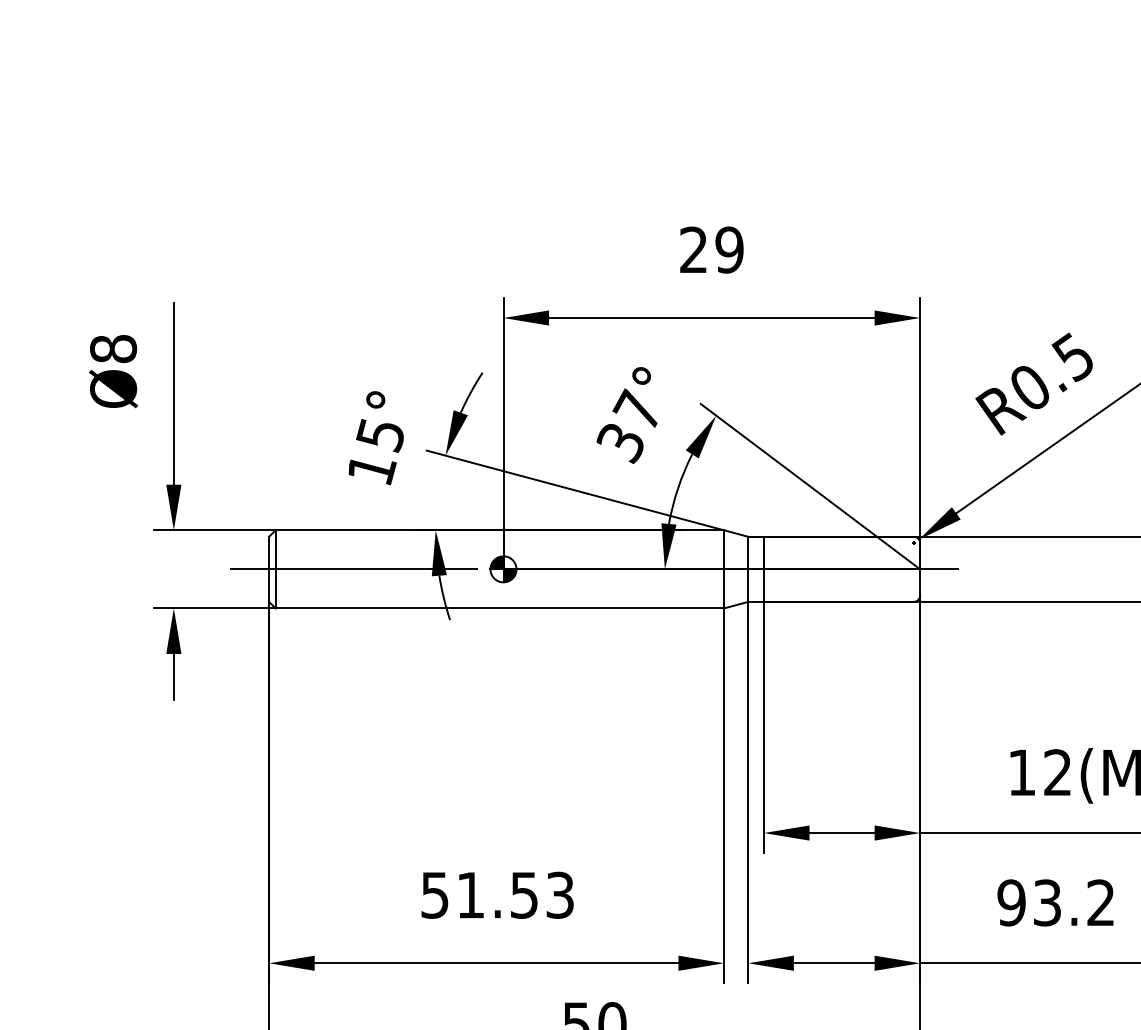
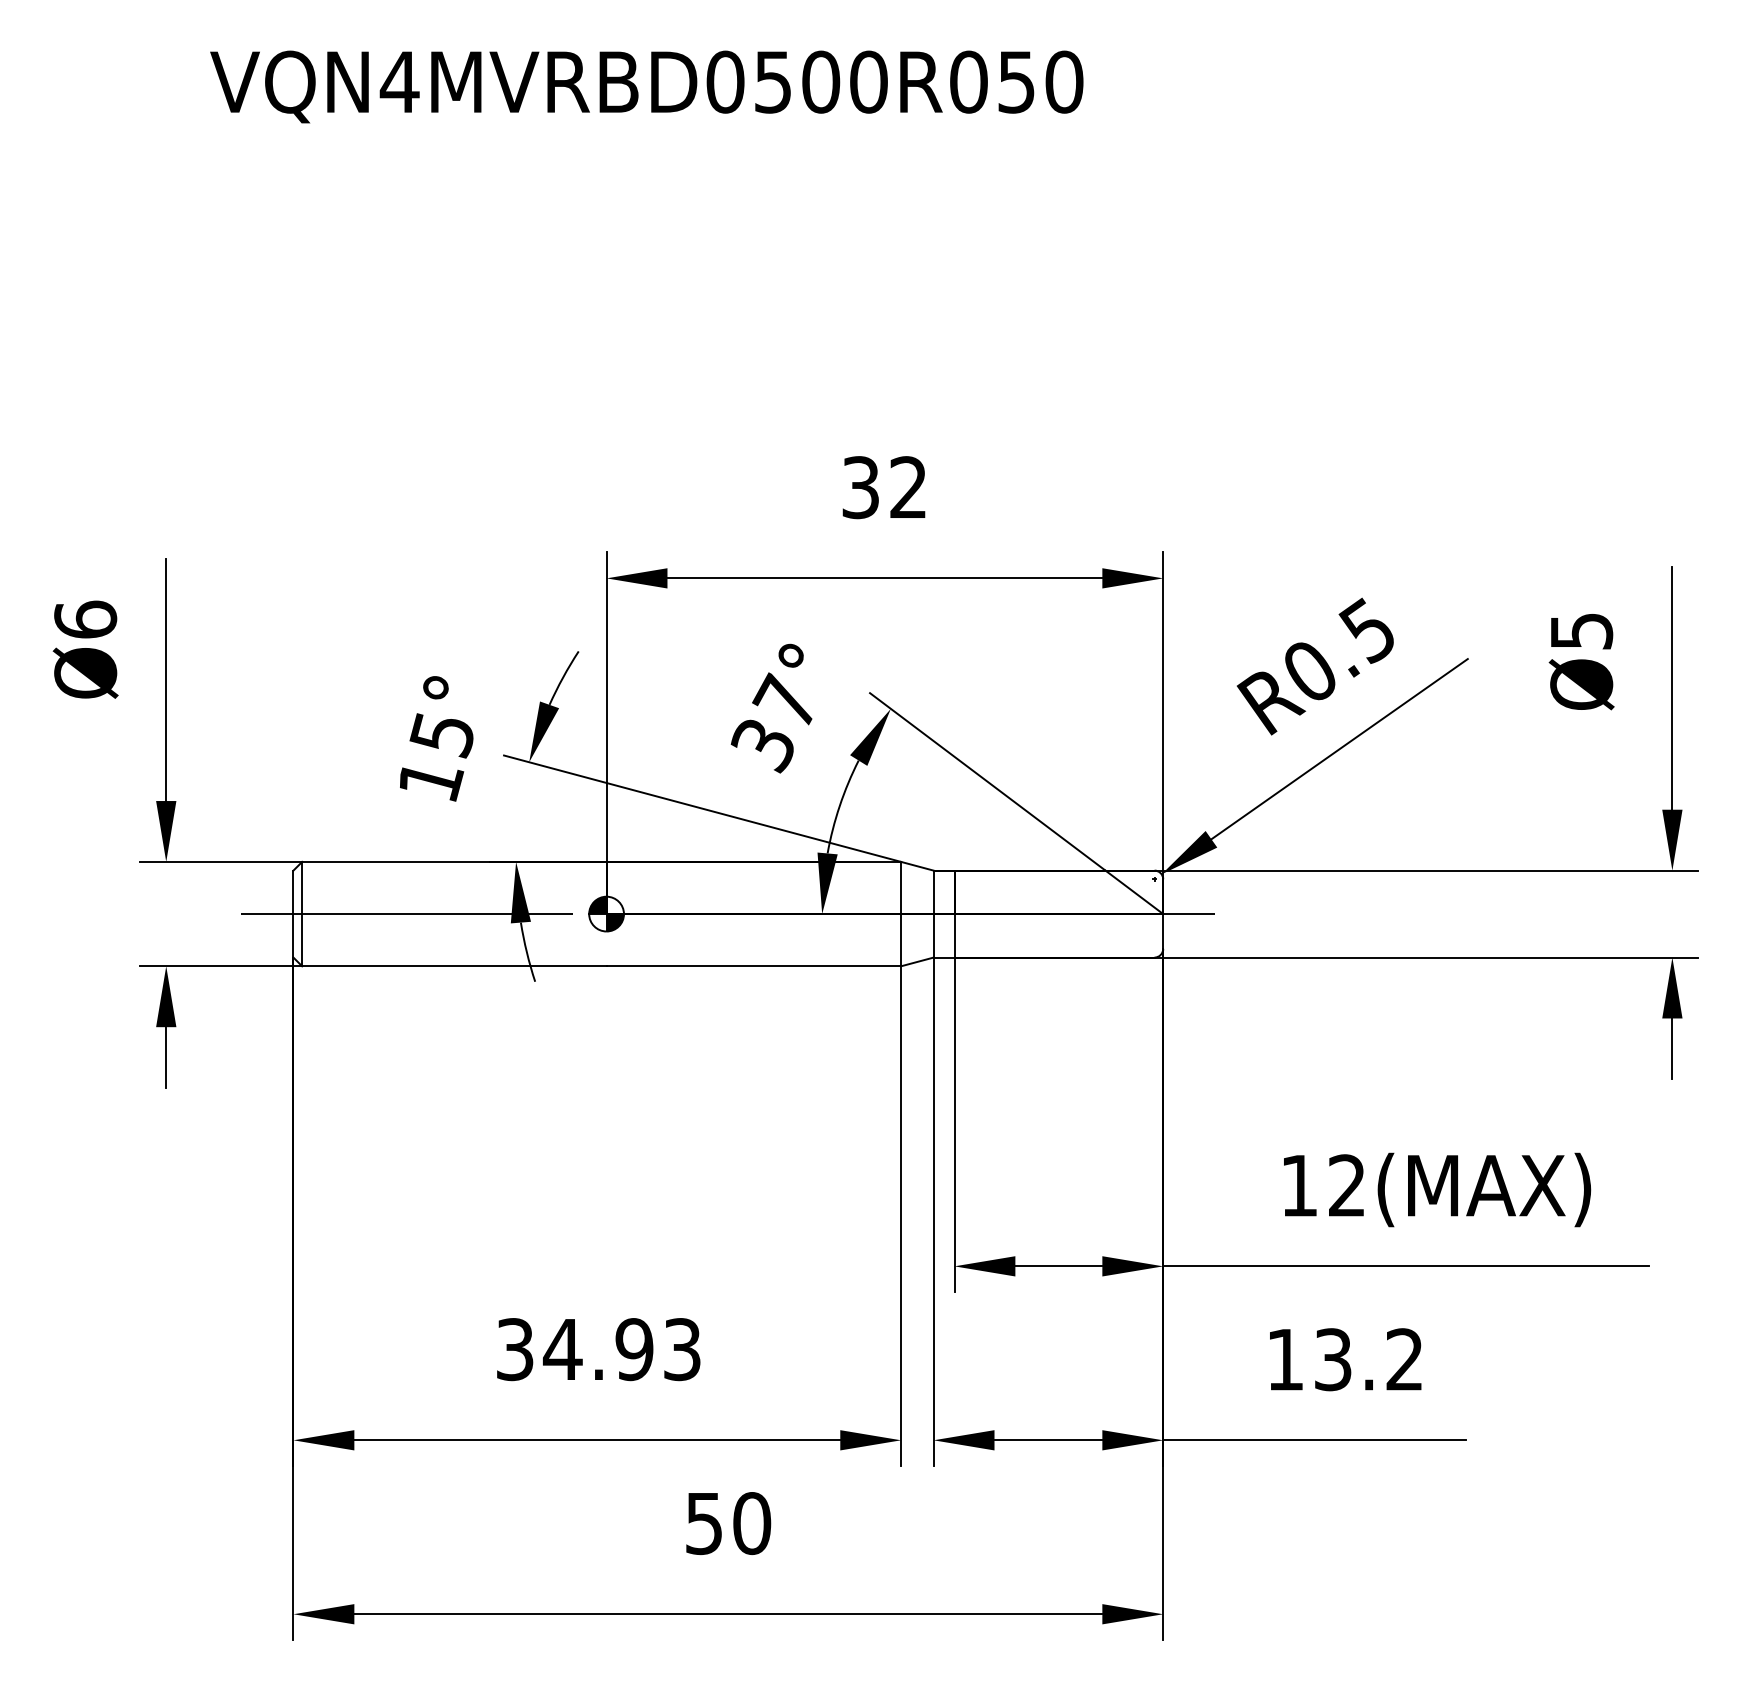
text: (711, 249) -> (884, 487), 29 -> 32
text: (113, 348) -> (85, 619), Ø8 -> Ø6
text: (480, 895) -> (575, 1349), 51.53 -> 34.93
text: (1011, 902) -> (1285, 1359), 93.2 -> 13.2

